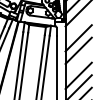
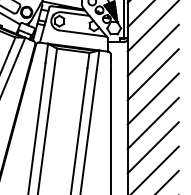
line: (78, 25) -> (152, 49), added
line: (78, 63) -> (152, 123), added

